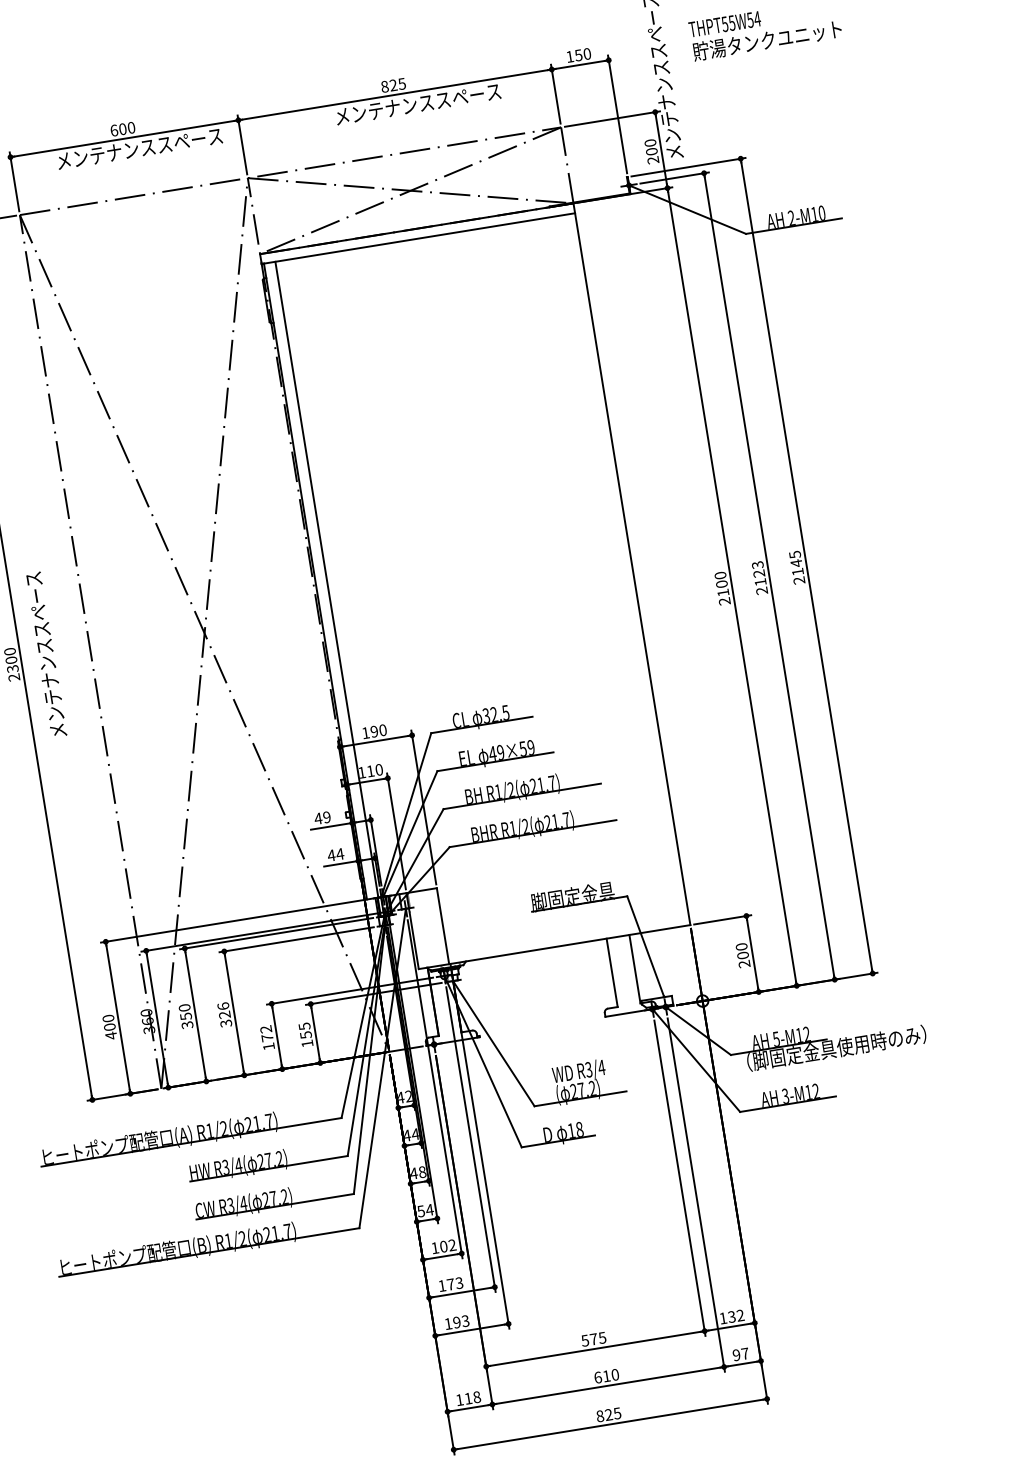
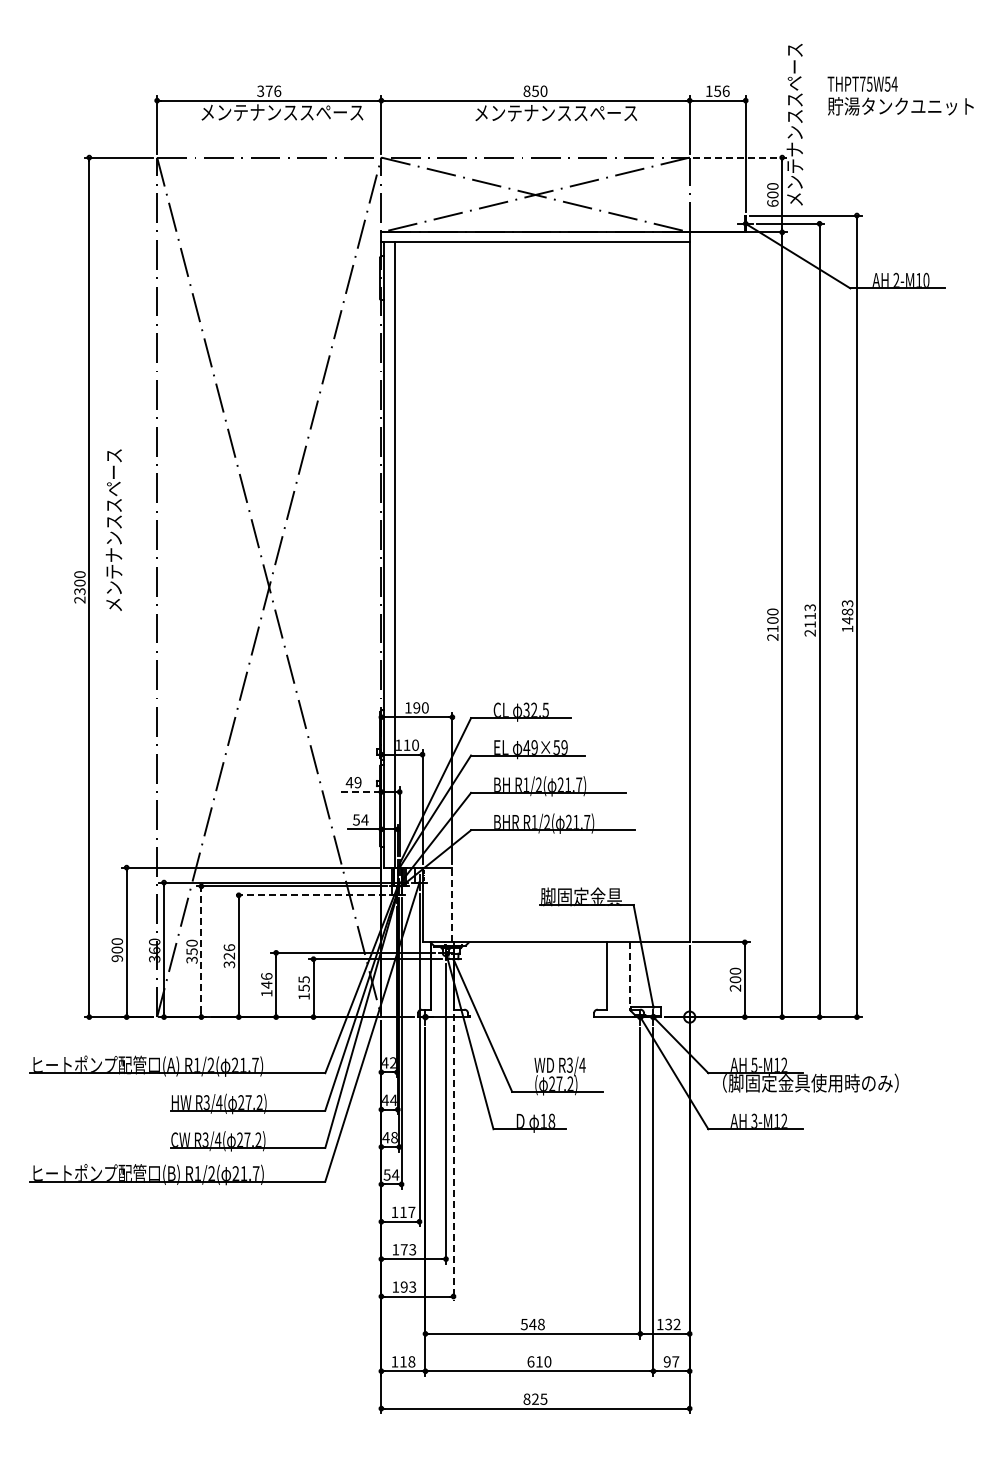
text: (724, 23) -> (862, 83), THPT55W54 -> THPT75W54
text: (586, 53) -> (725, 90), 150 -> 156
text: (397, 83) -> (539, 90), 825 -> 850
line: (612, 118) -> (740, 157), solid -> dashed
text: (123, 128) -> (269, 90), 600 -> 376
text: (652, 160) -> (772, 203), 200 -> 600
text: (797, 567) -> (847, 616), 2145 -> 1483
text: (758, 573) -> (809, 615), 2123 -> 2113
text: (45, 654) -> (113, 529), moved
line: (331, 826) -> (360, 792), solid -> dashed
text: (331, 855) -> (356, 819), 44 -> 54
line: (443, 925) -> (452, 904), solid -> dashed
line: (297, 939) -> (310, 895), solid -> dashed
line: (634, 969) -> (629, 976), solid -> dashed
line: (195, 1014) -> (201, 951), solid -> dashed
text: (266, 1033) -> (266, 980), 172 -> 146
text: (111, 1035) -> (117, 958), 400 -> 900
line: (482, 1161) -> (453, 1136), solid -> dashed
text: (448, 1246) -> (407, 1212), 102 -> 117
text: (597, 1338) -> (536, 1324), 575 -> 548

